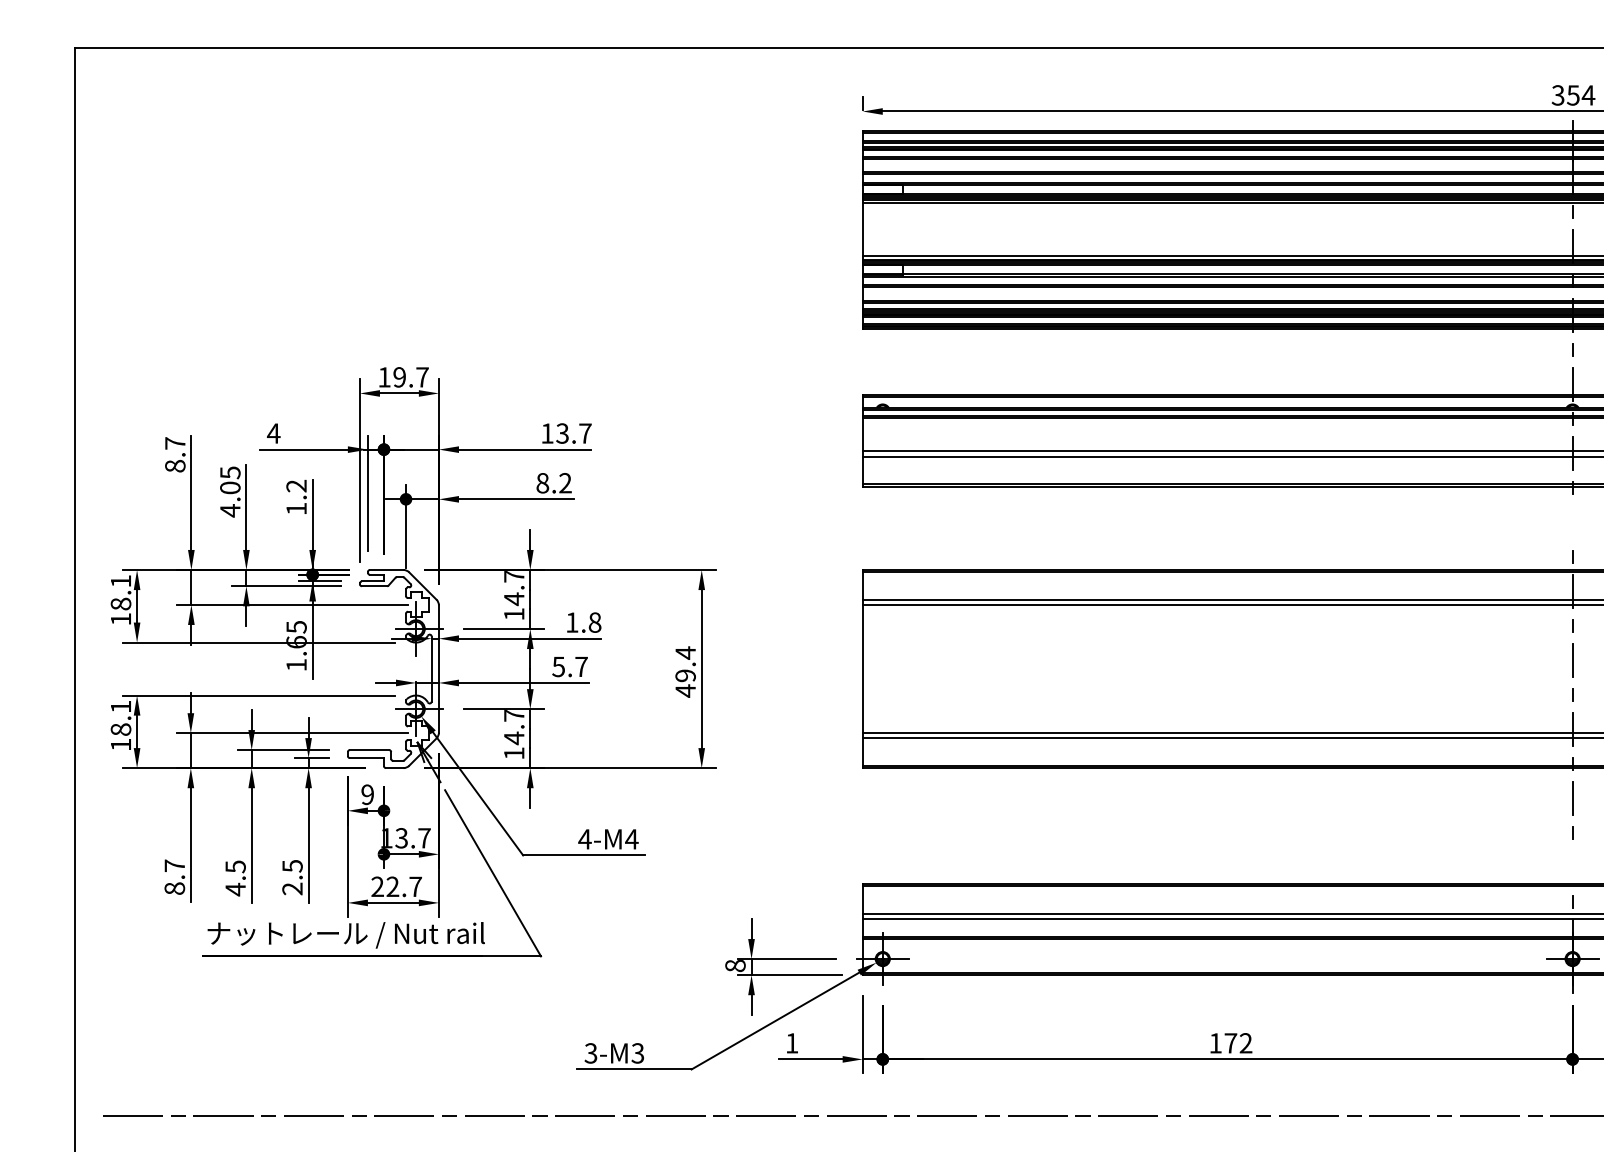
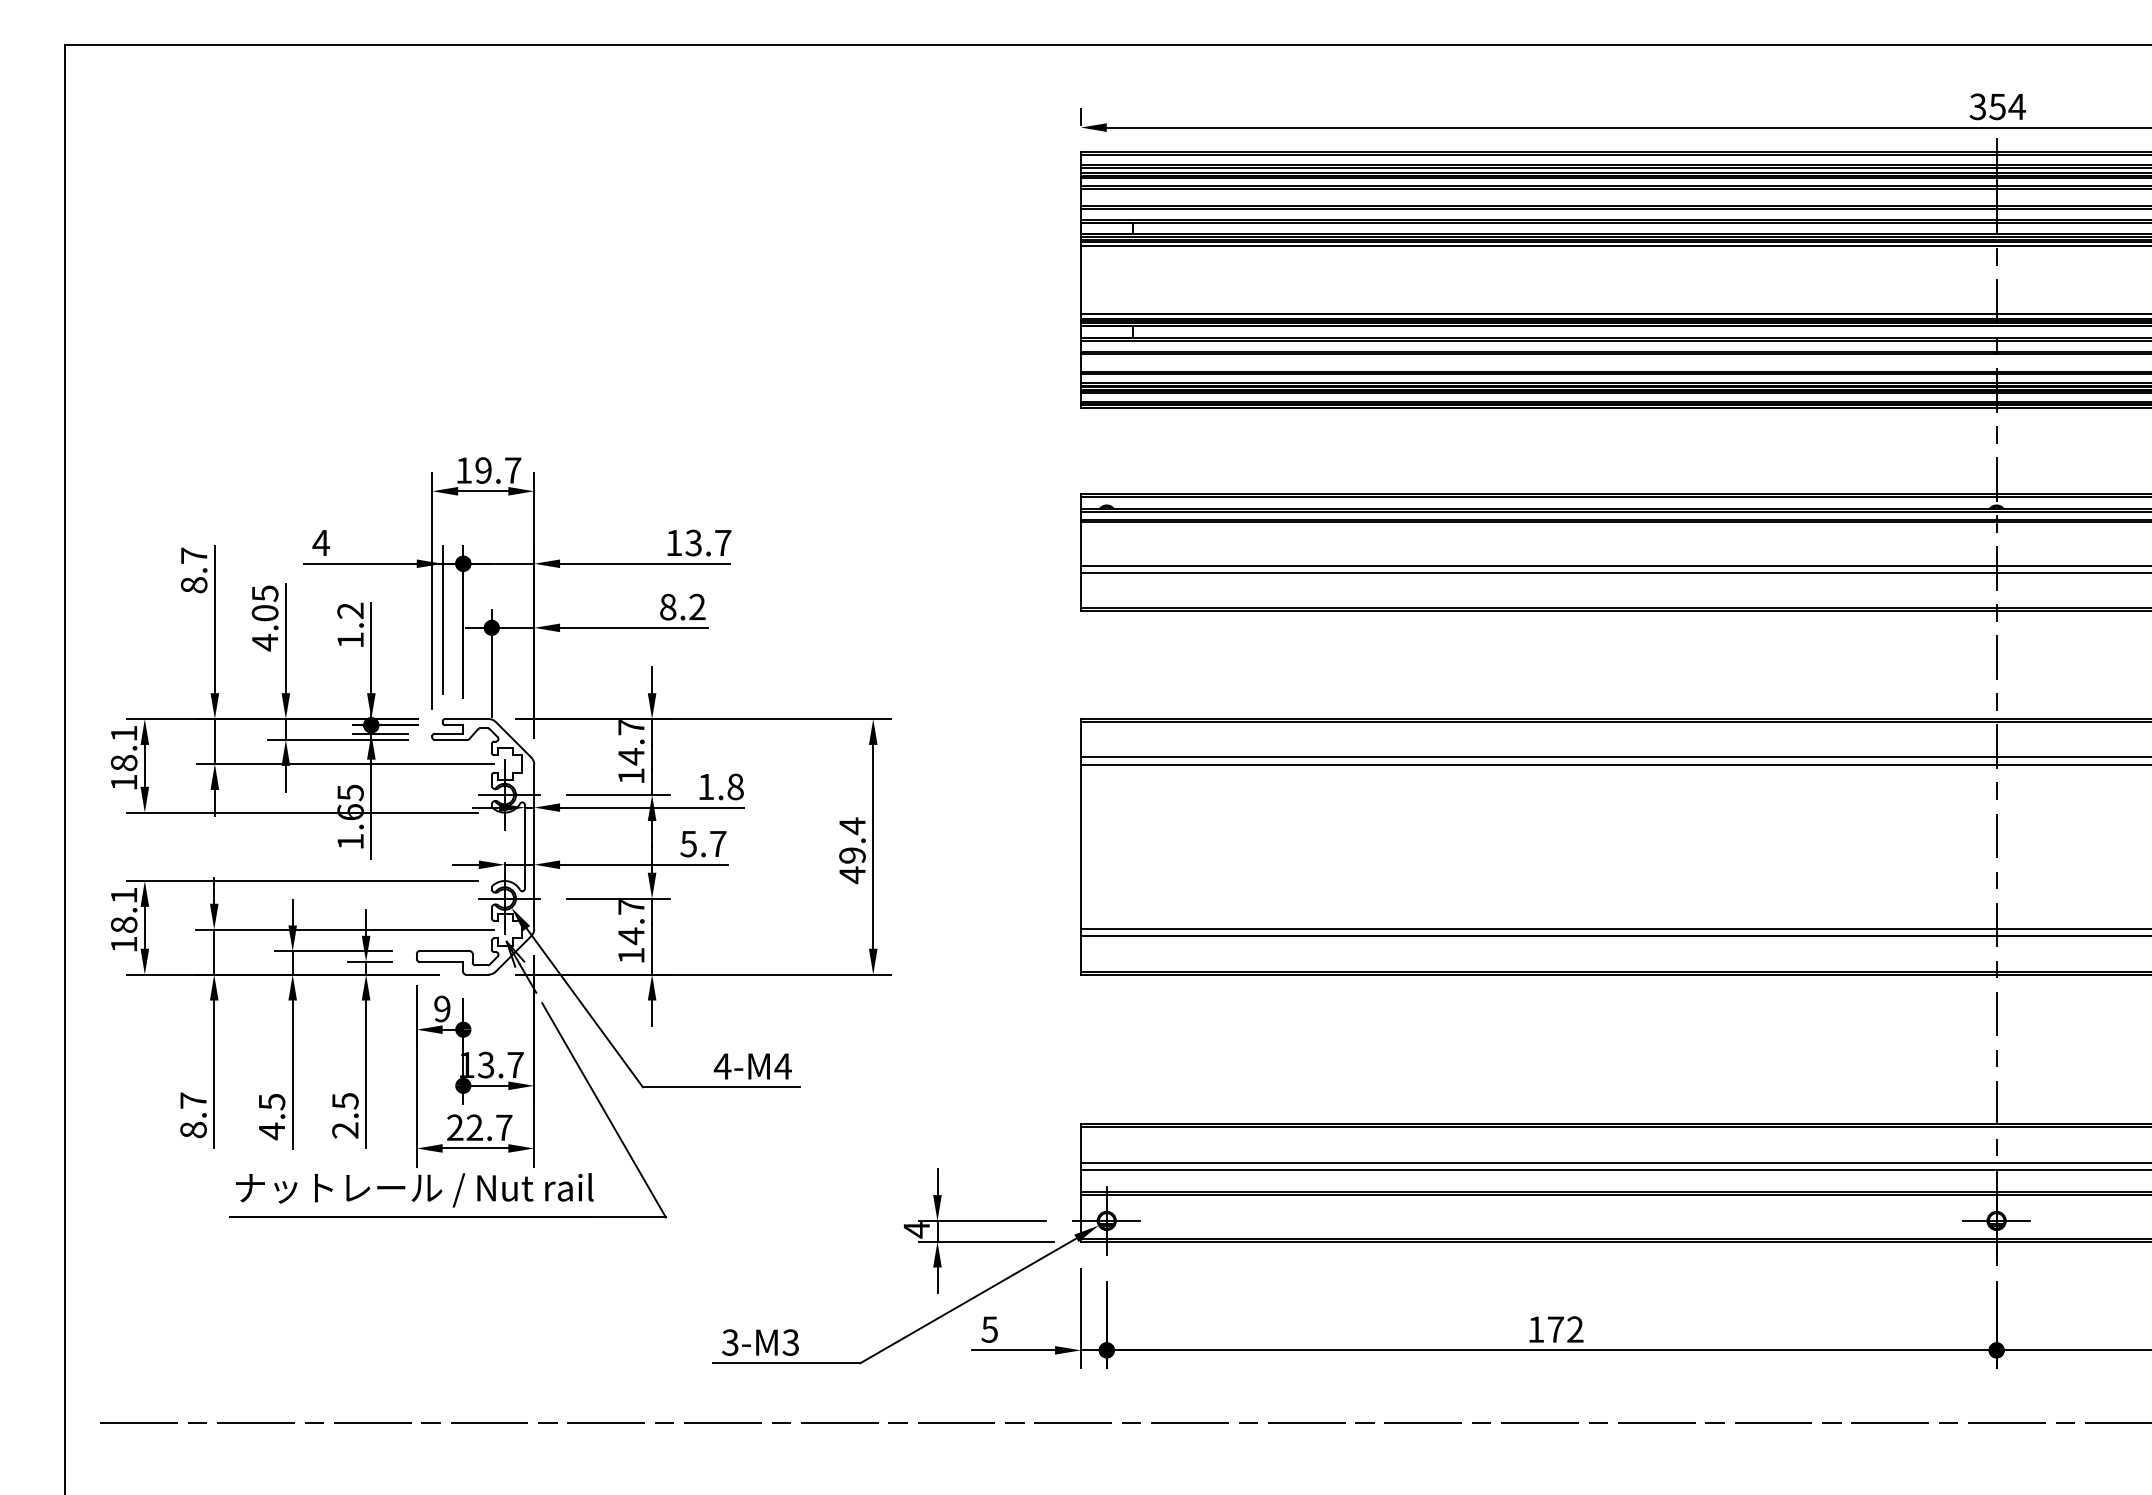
line: (1572, 522) -> (1996, 657), added
line: (1572, 867) -> (1996, 1102), added
text: (735, 966) -> (916, 1230), 8 -> 4
text: (791, 1043) -> (989, 1329), 1 -> 5

